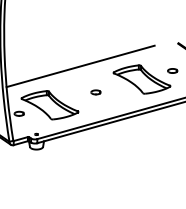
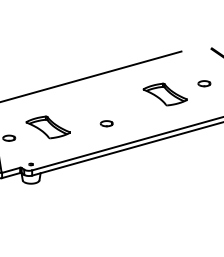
part: (141, 79) -> (164, 94), size x0.6
part: (95, 92) -> (106, 123), moved
part: (49, 105) -> (47, 127), size x0.6

